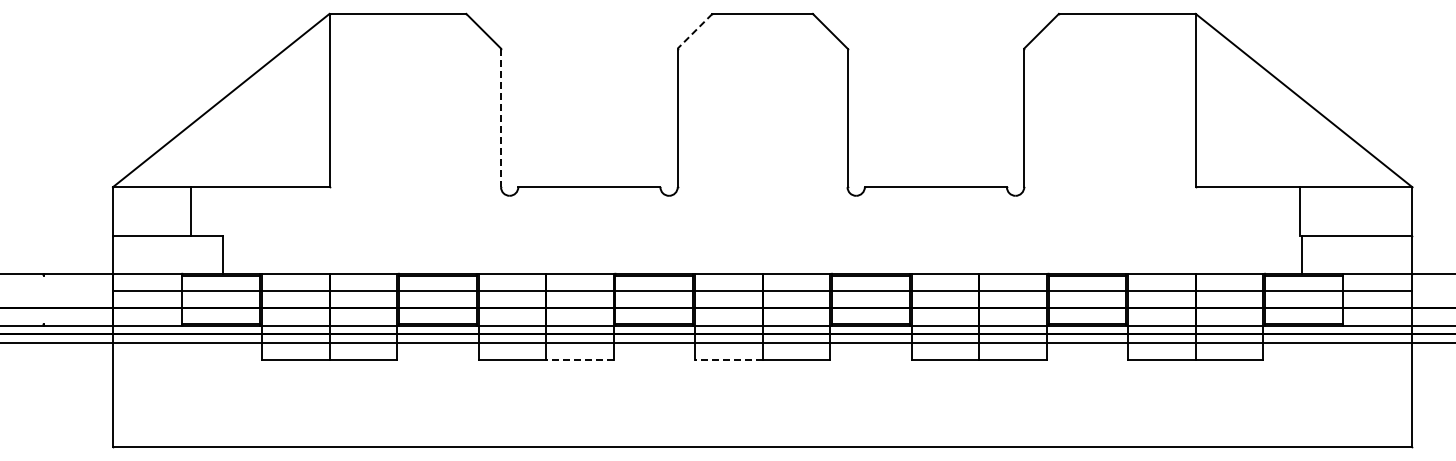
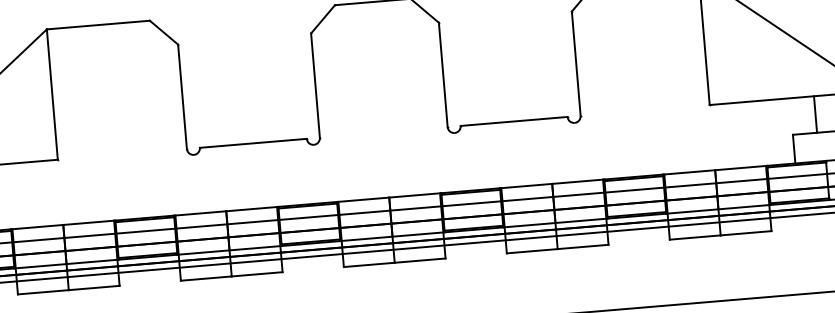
line: (695, 31) -> (323, 19), dashed -> solid
line: (501, 118) -> (182, 97), dashed -> solid
line: (1300, 211) -> (815, 114), moved
line: (579, 360) -> (256, 274), dashed -> solid
line: (728, 360) -> (369, 264), dashed -> solid

